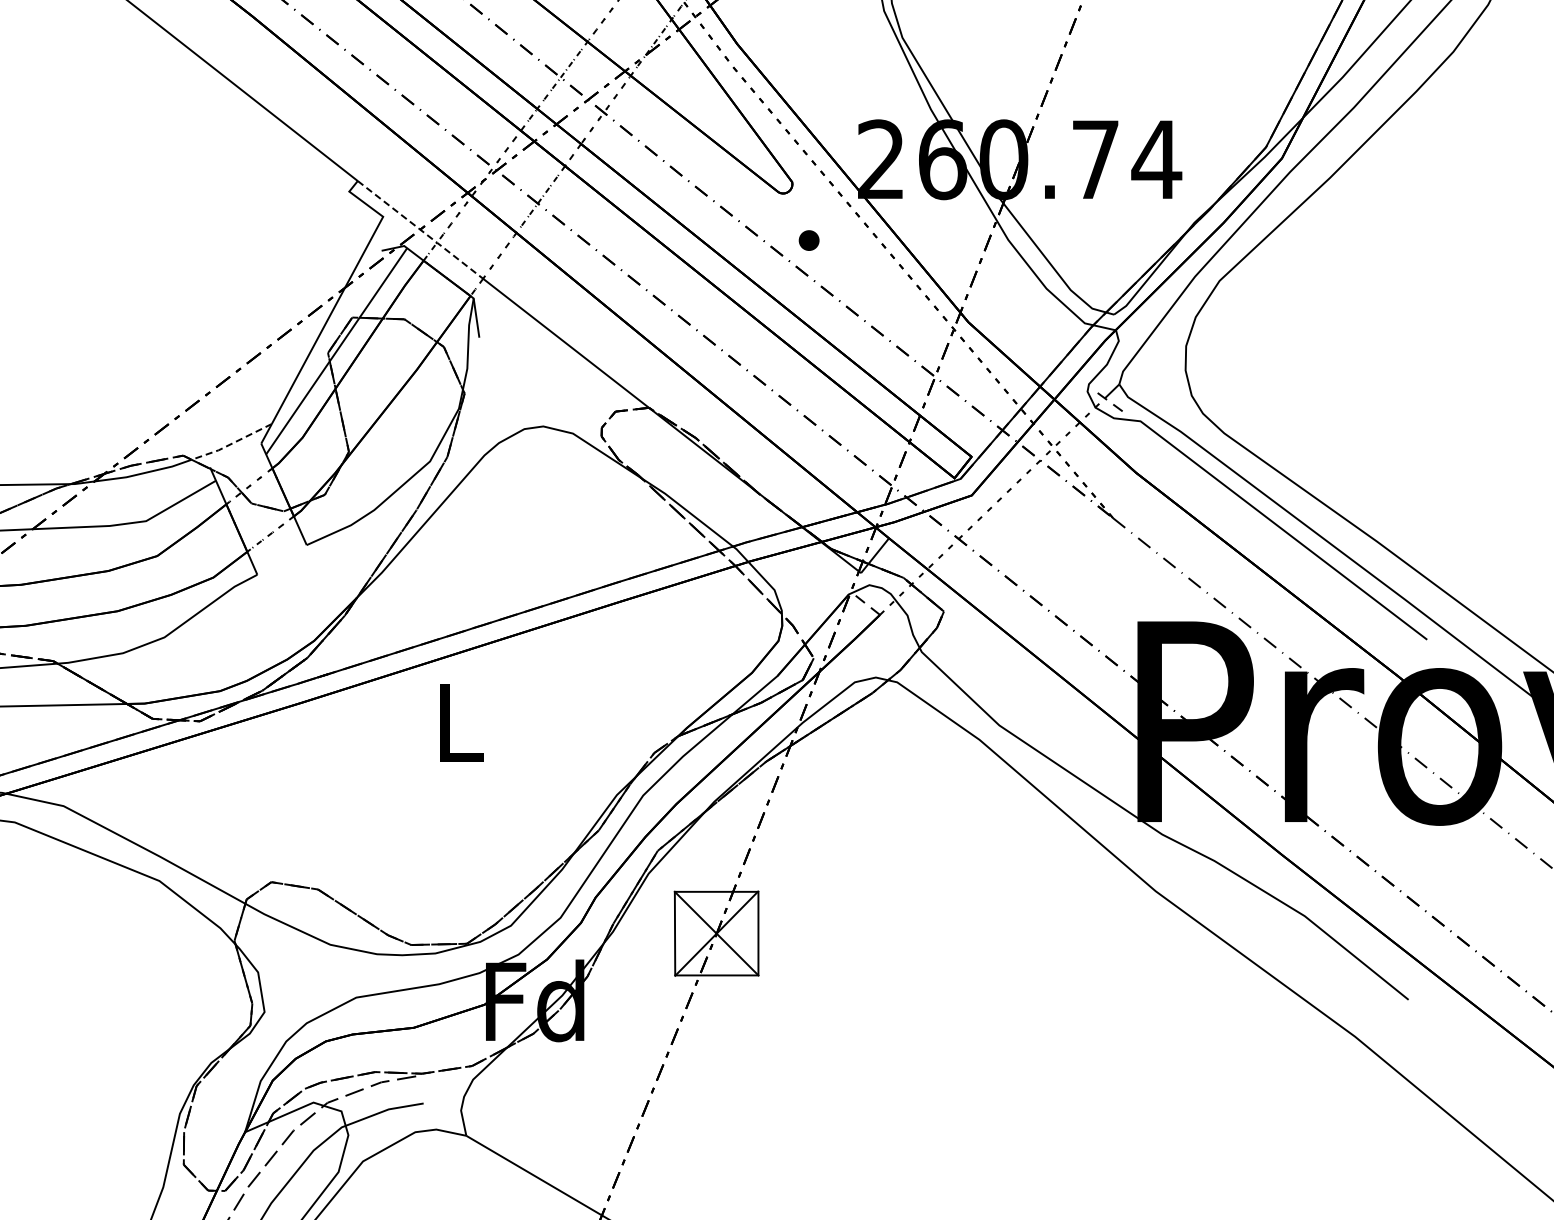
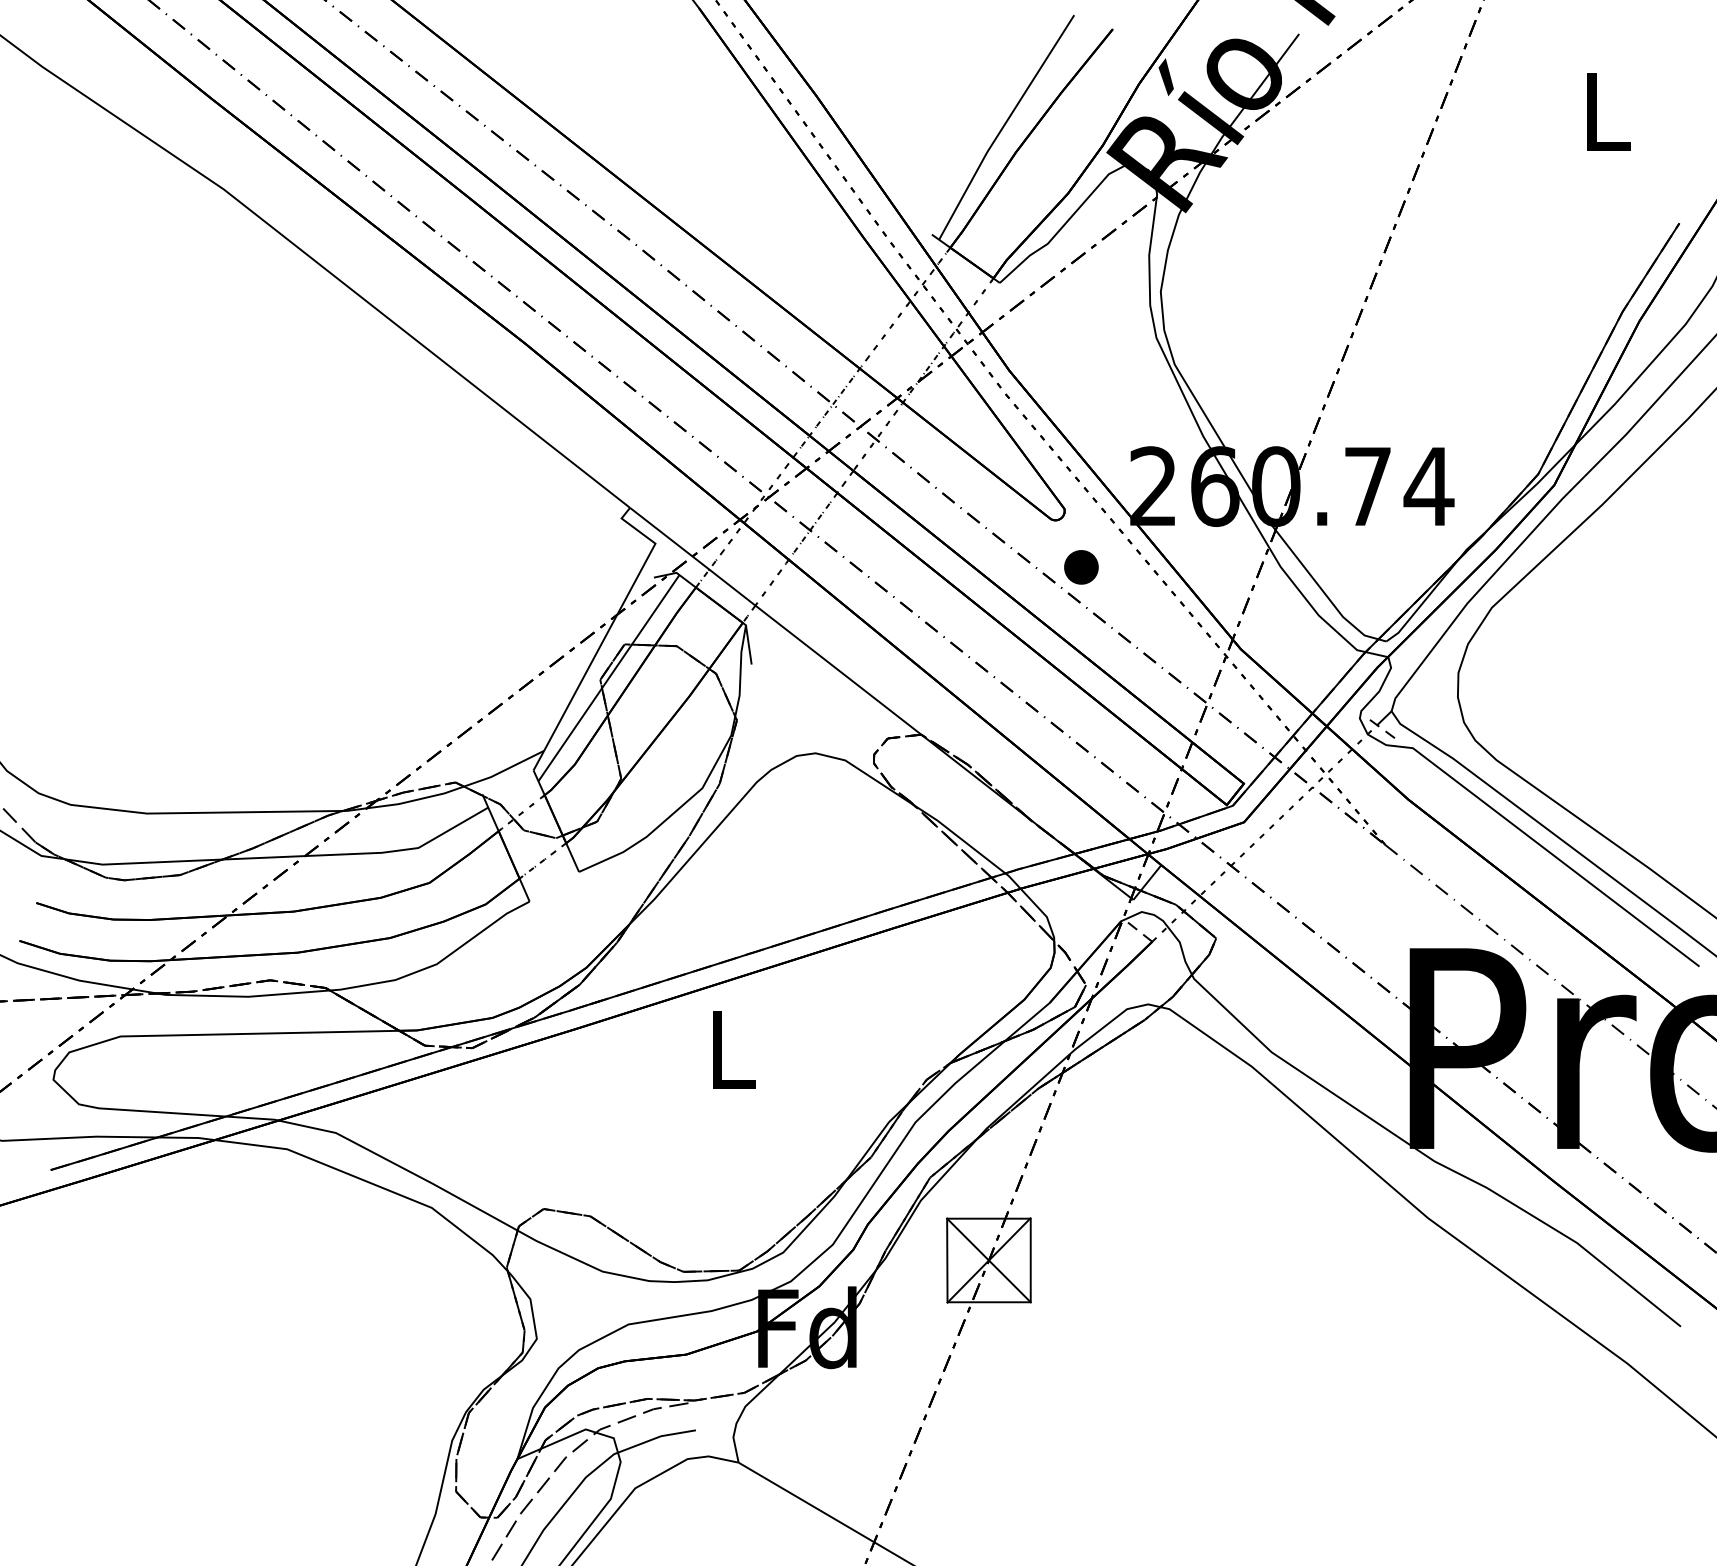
line: (421, 230) -> (693, 557), dashed -> solid
part: (809, 240) -> (1081, 567), size x1.67
line: (232, 443) -> (504, 770), dashed -> solid

